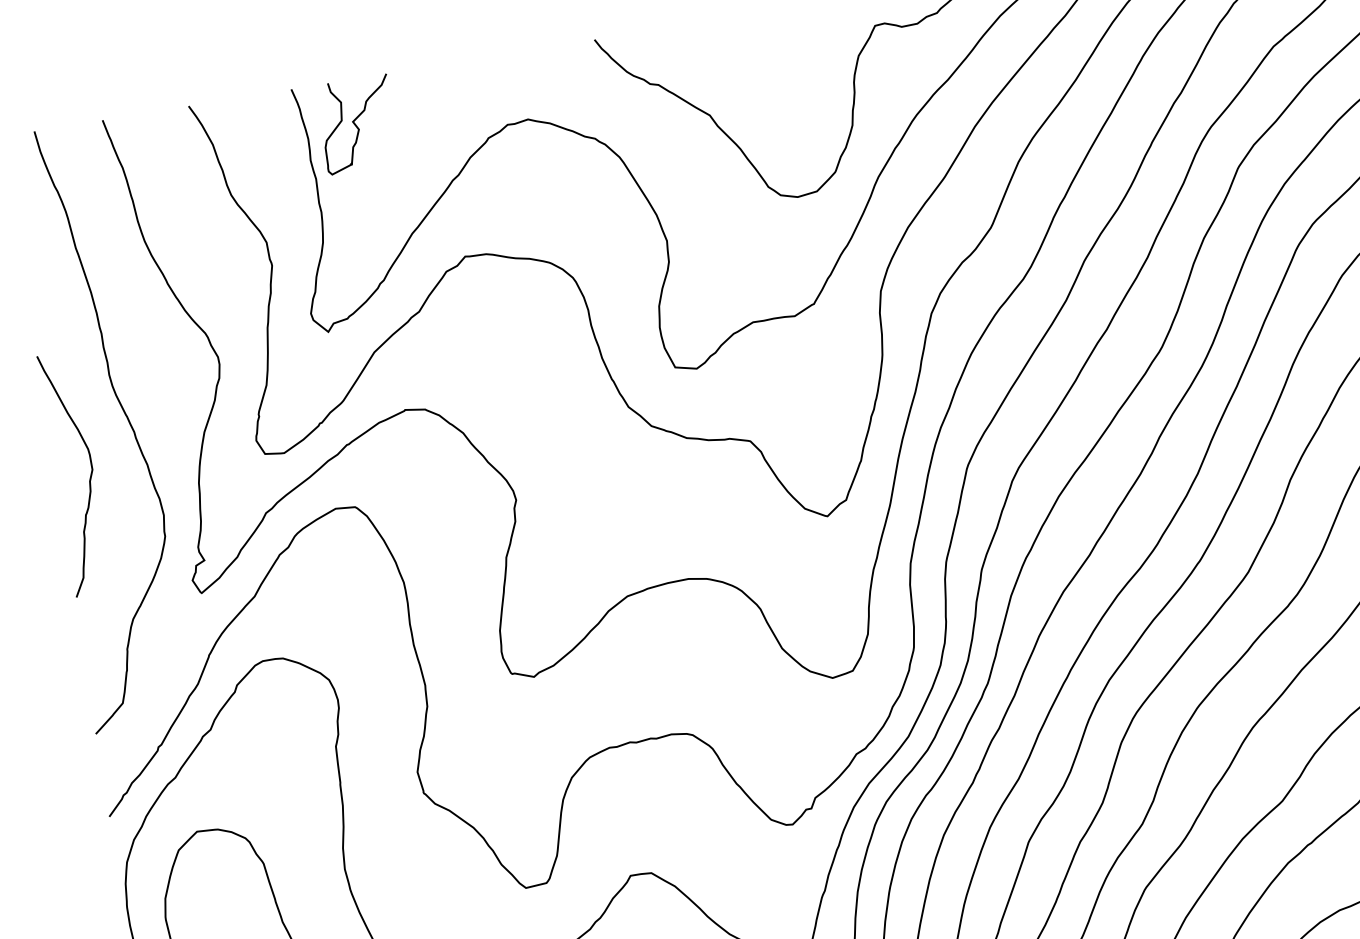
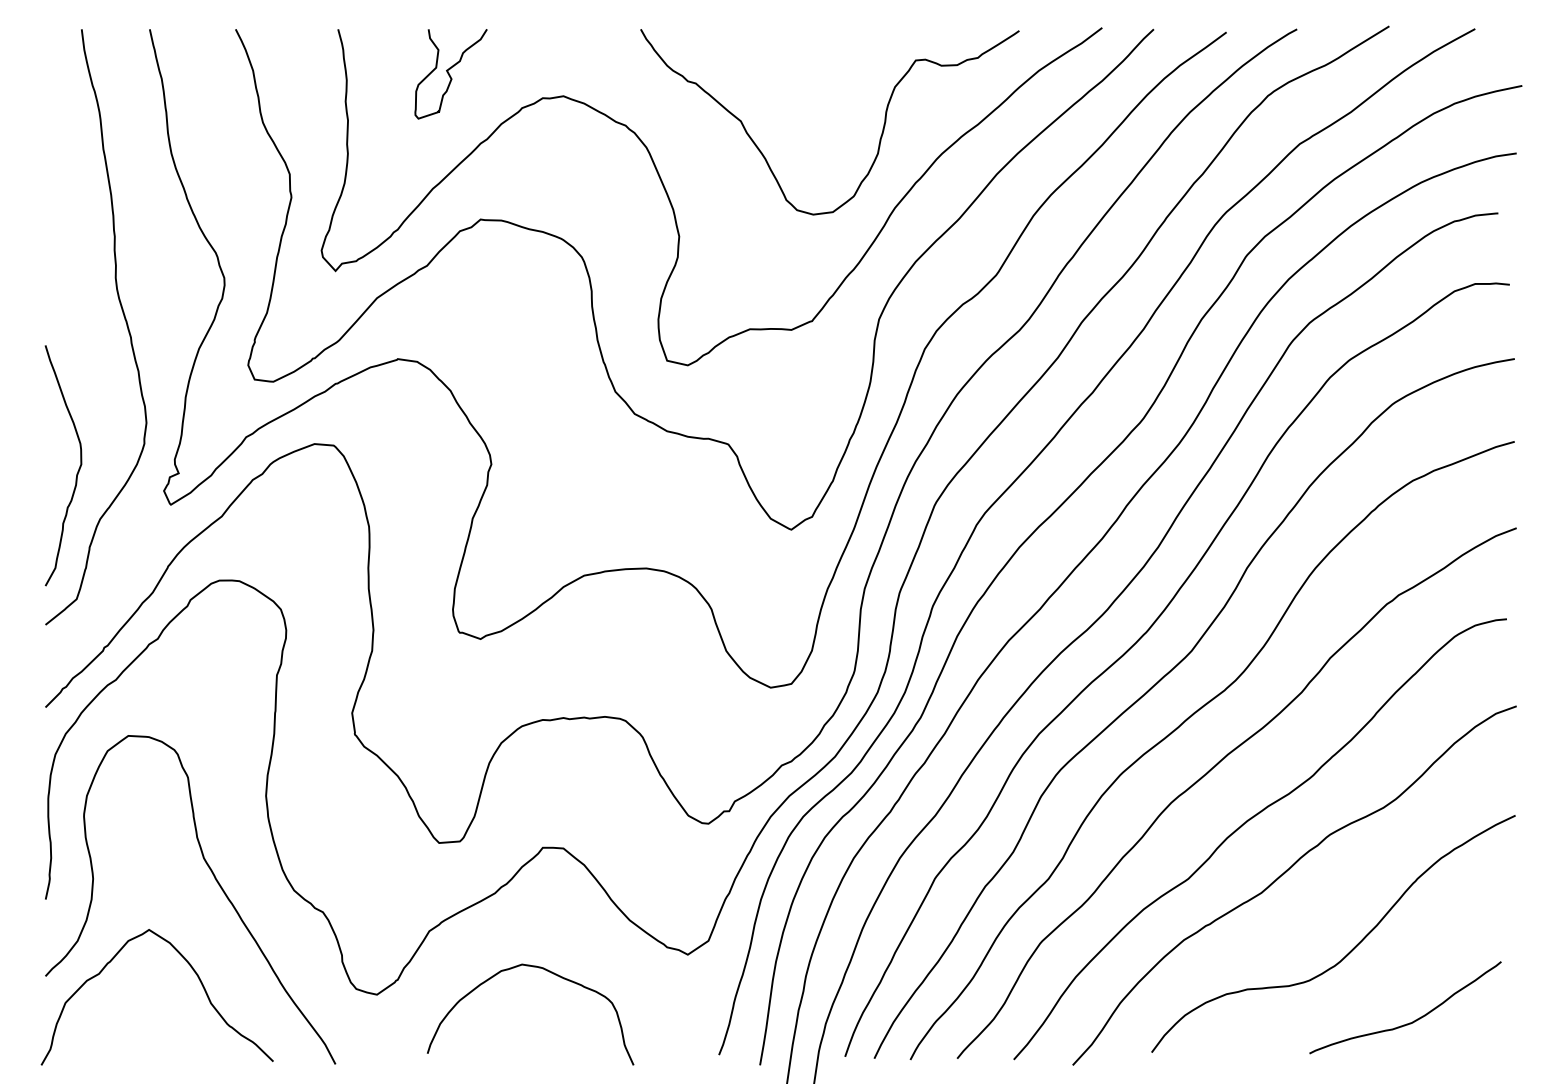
curve: (357, 125) -> (450, 74), moved
curve: (89, 477) -> (77, 471), moved

